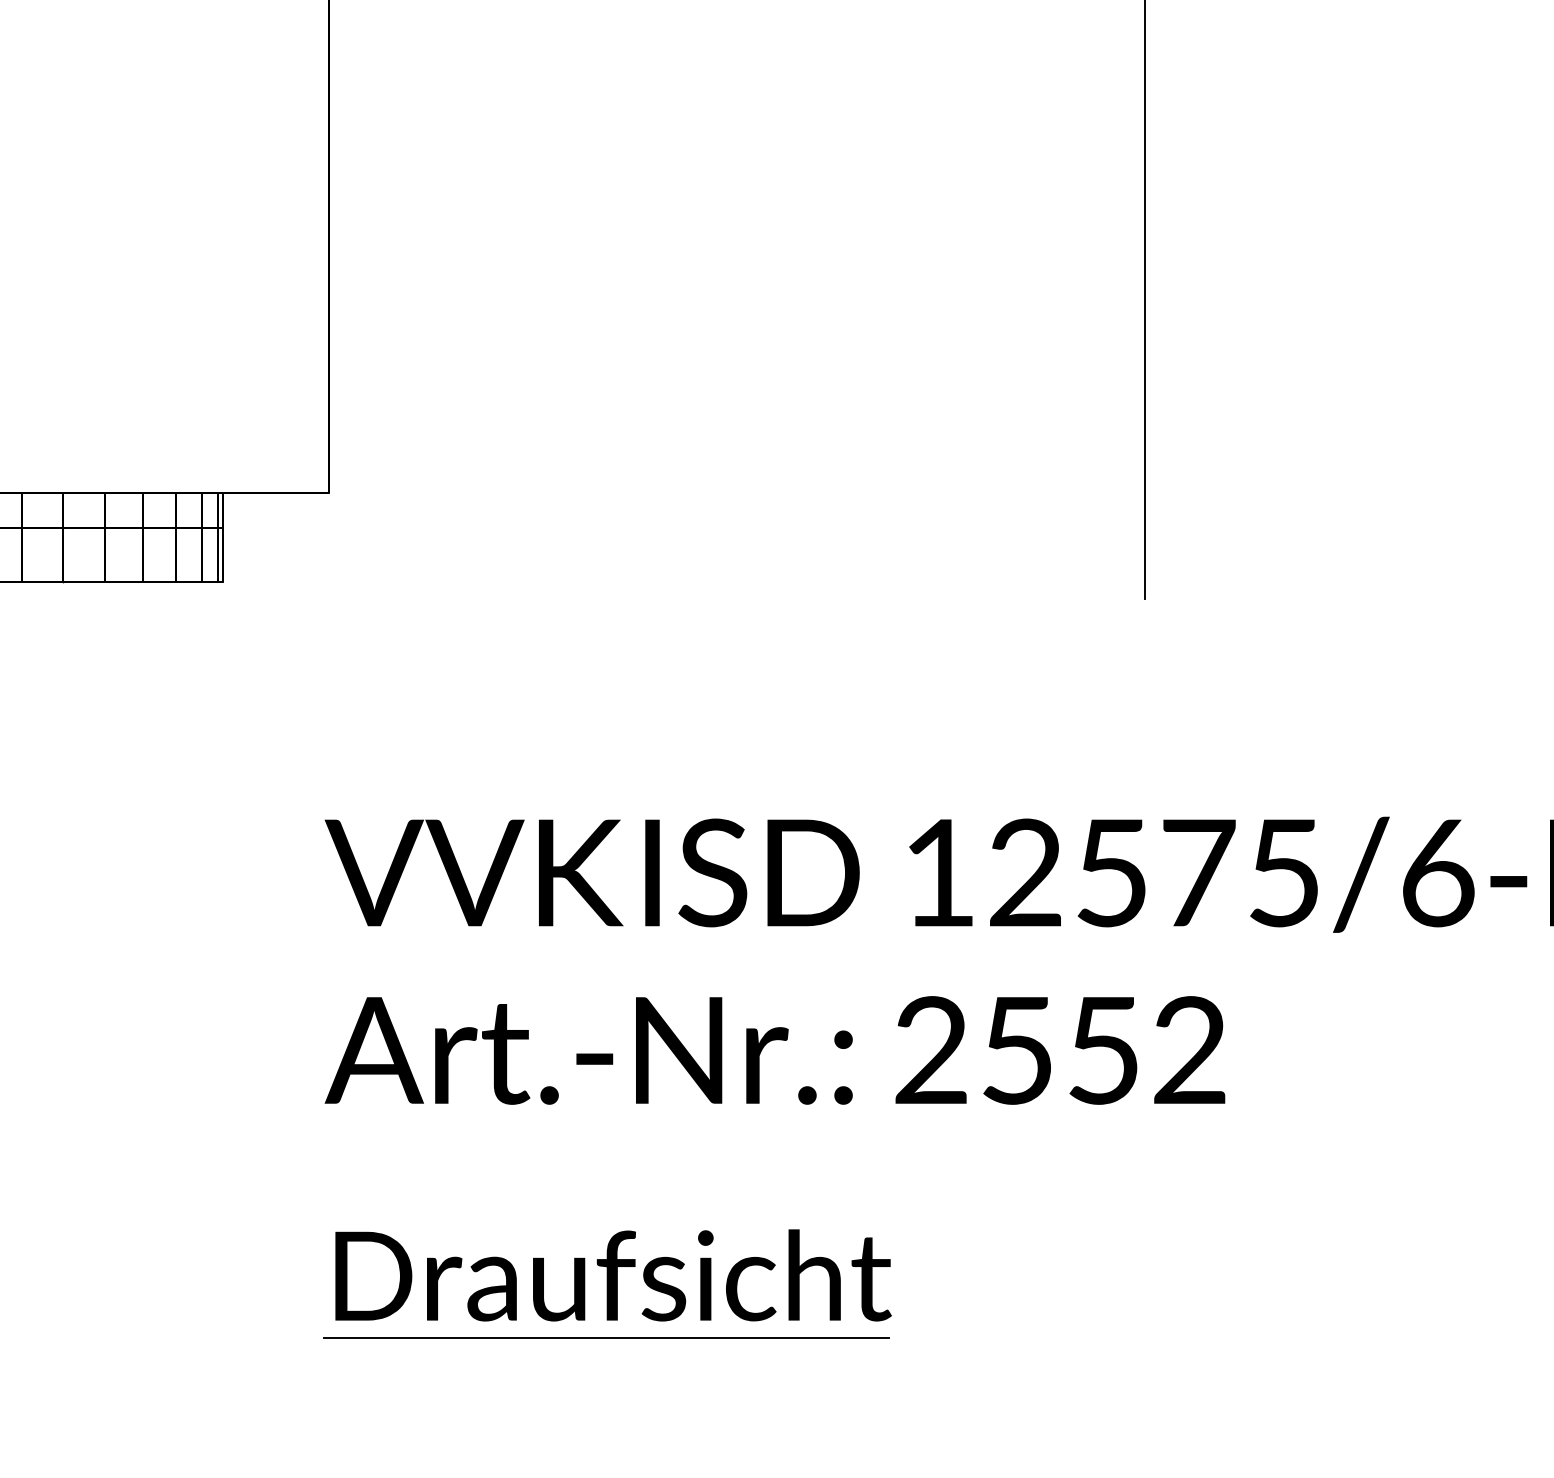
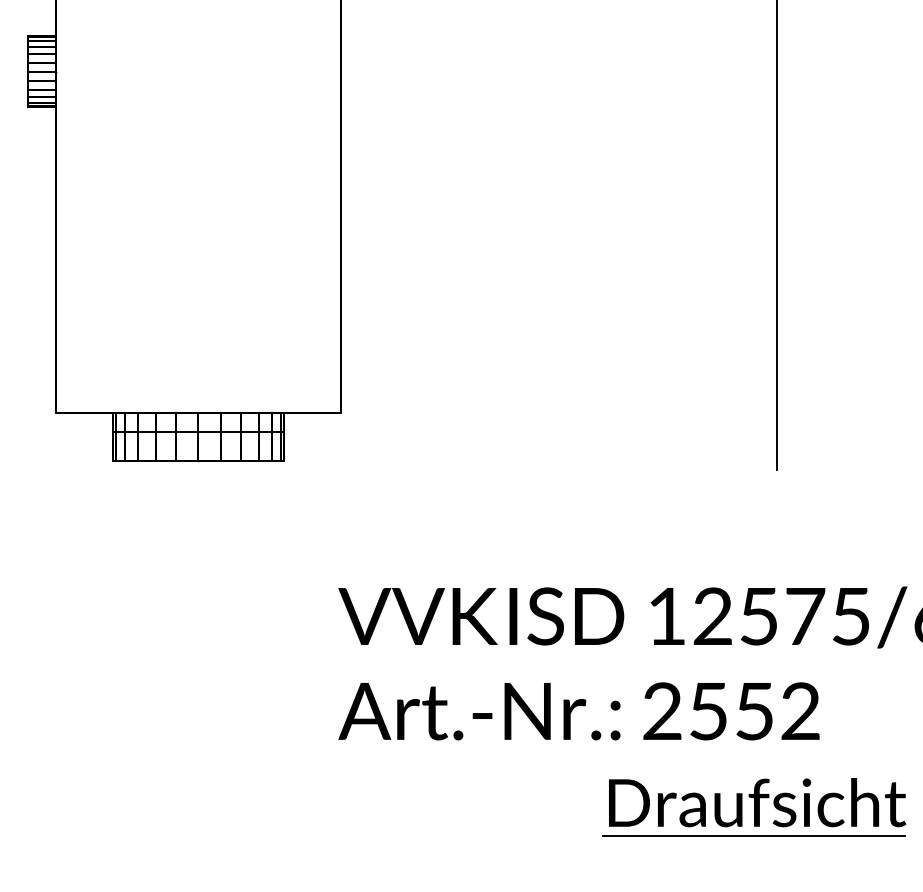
part: (607, 1284) -> (754, 807), moved

